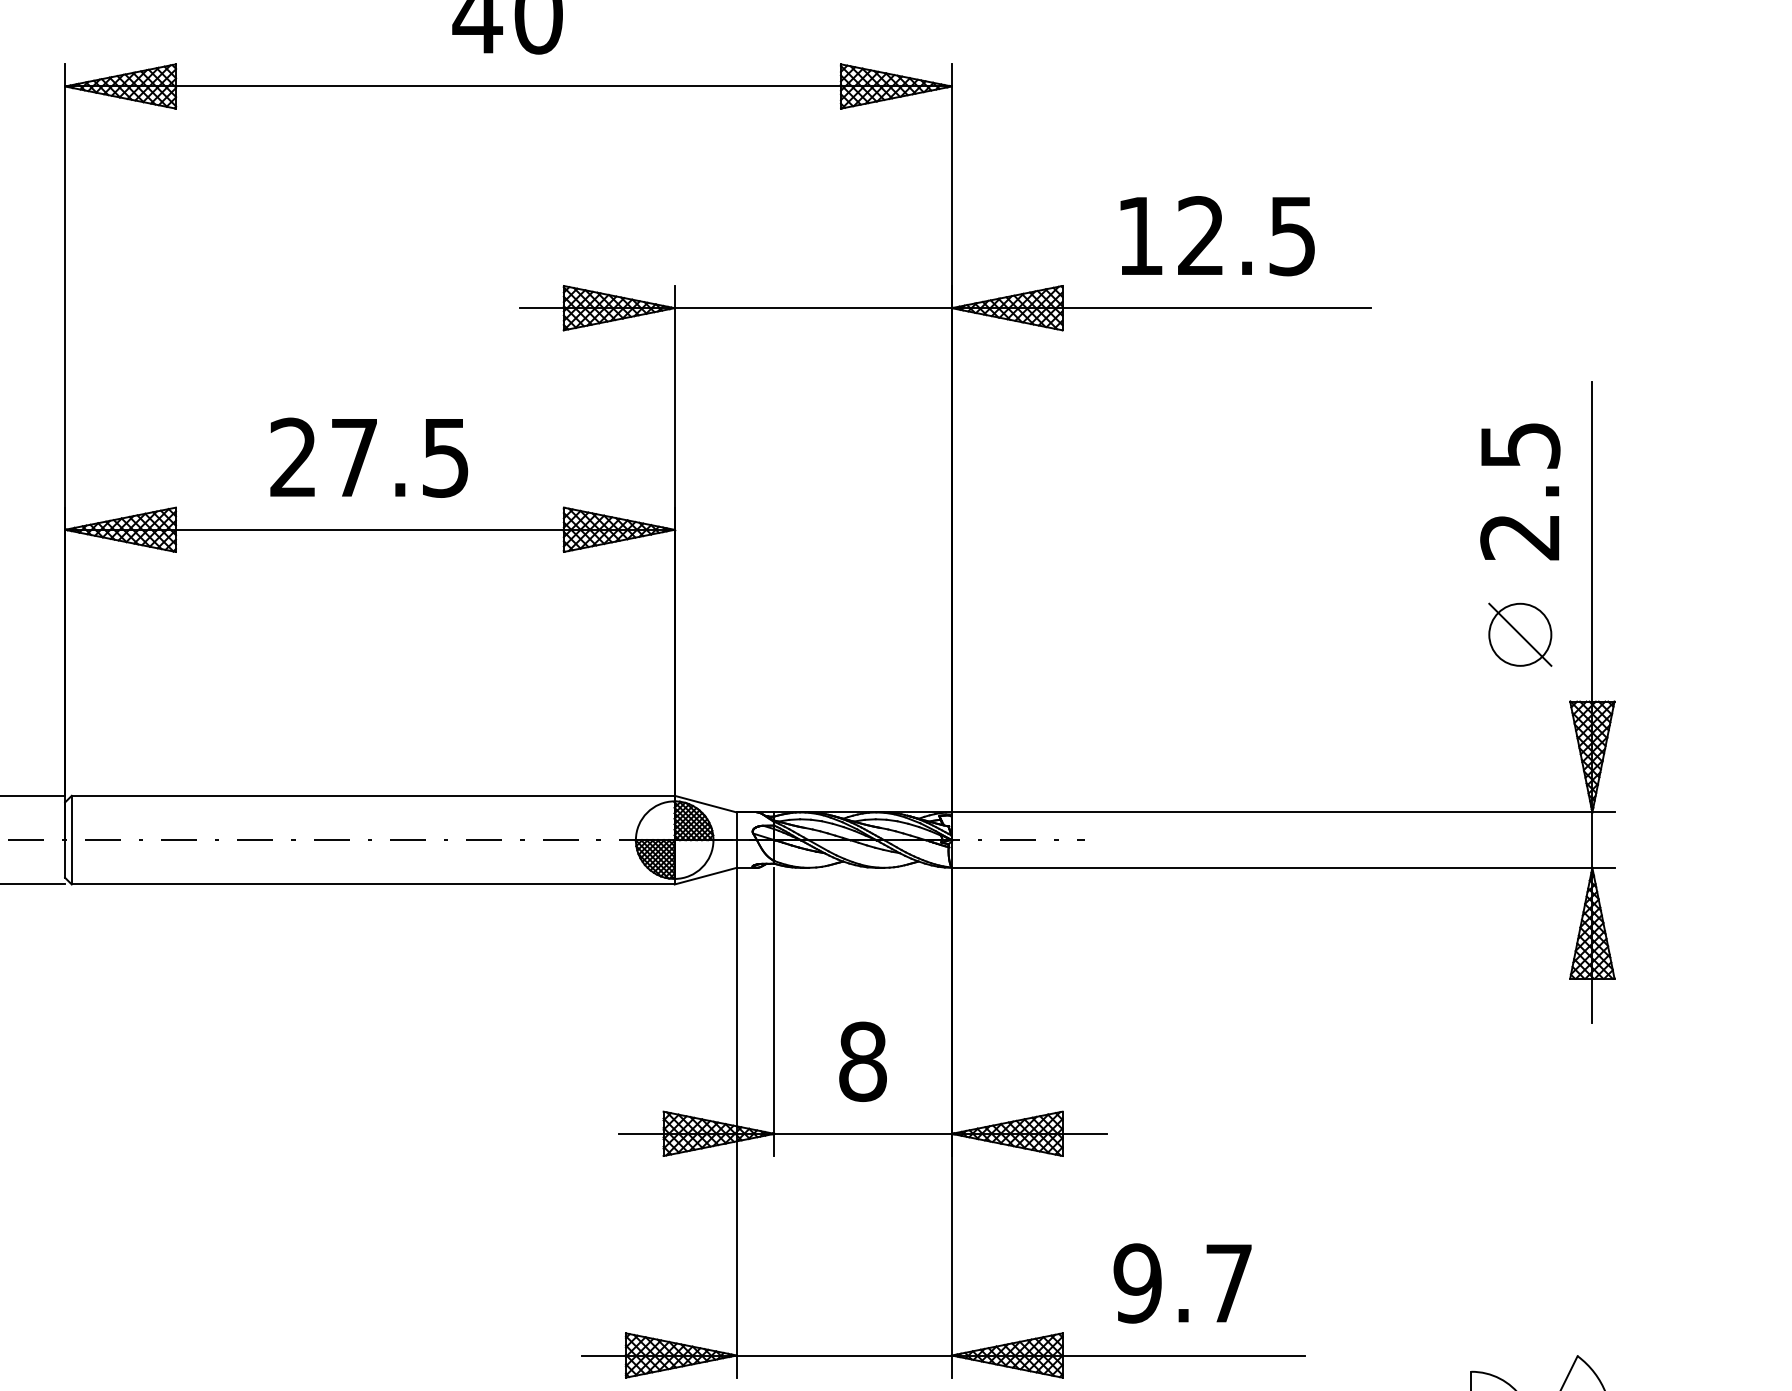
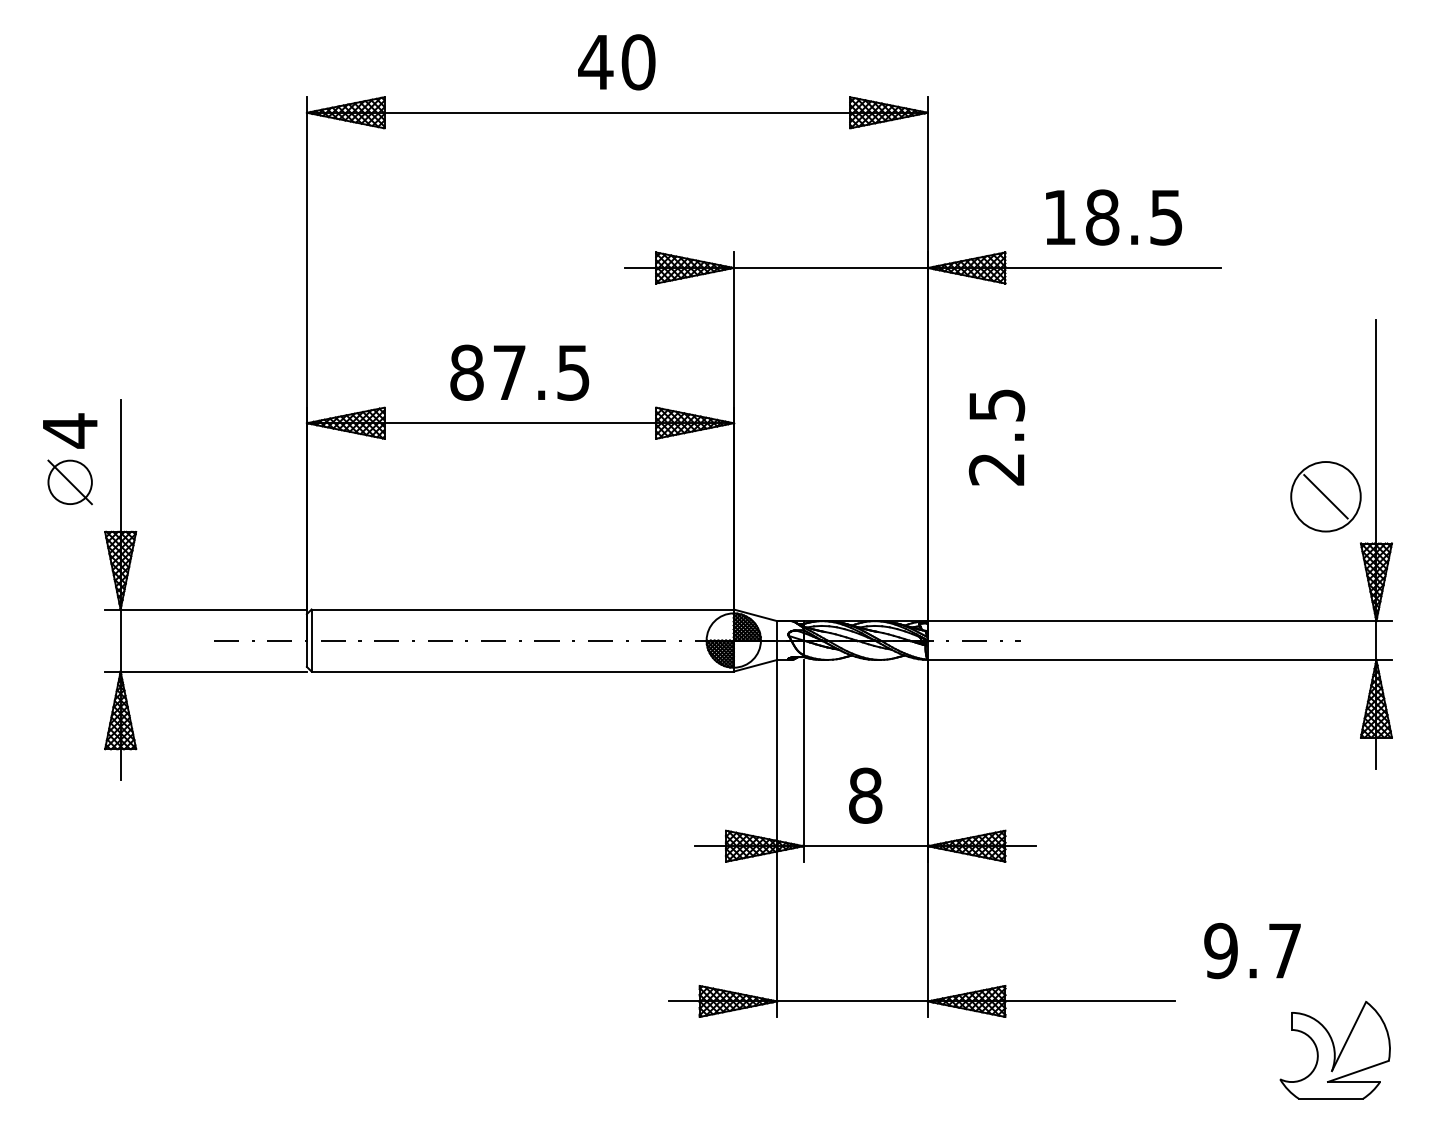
text: (1201, 236) -> (1102, 217), 12.5 -> 18.5
text: (292, 457) -> (466, 372), 27.5 -> 87.5
text: (1519, 491) -> (996, 437), moved
circle: (1519, 634) -> (1325, 496), size x1.6
text: (1182, 1282) -> (1252, 950), moved

